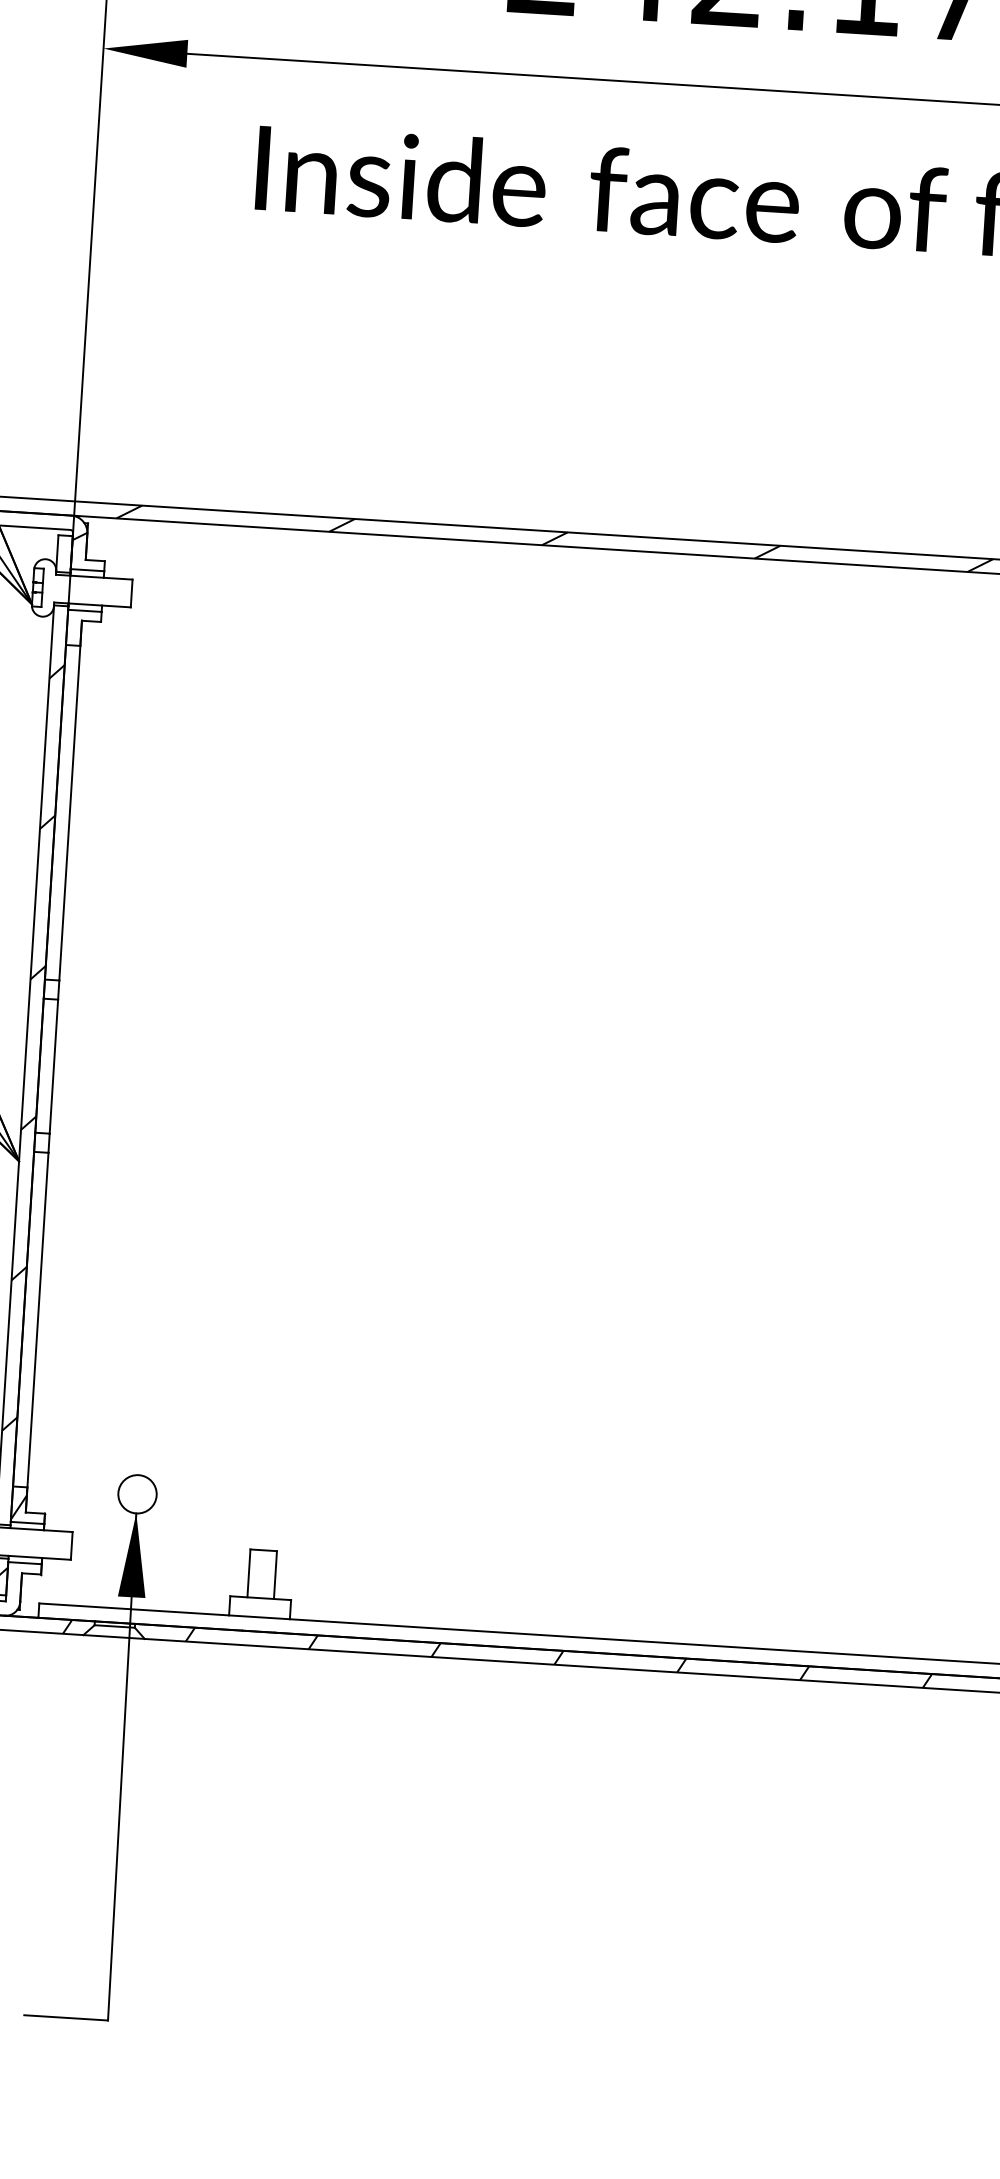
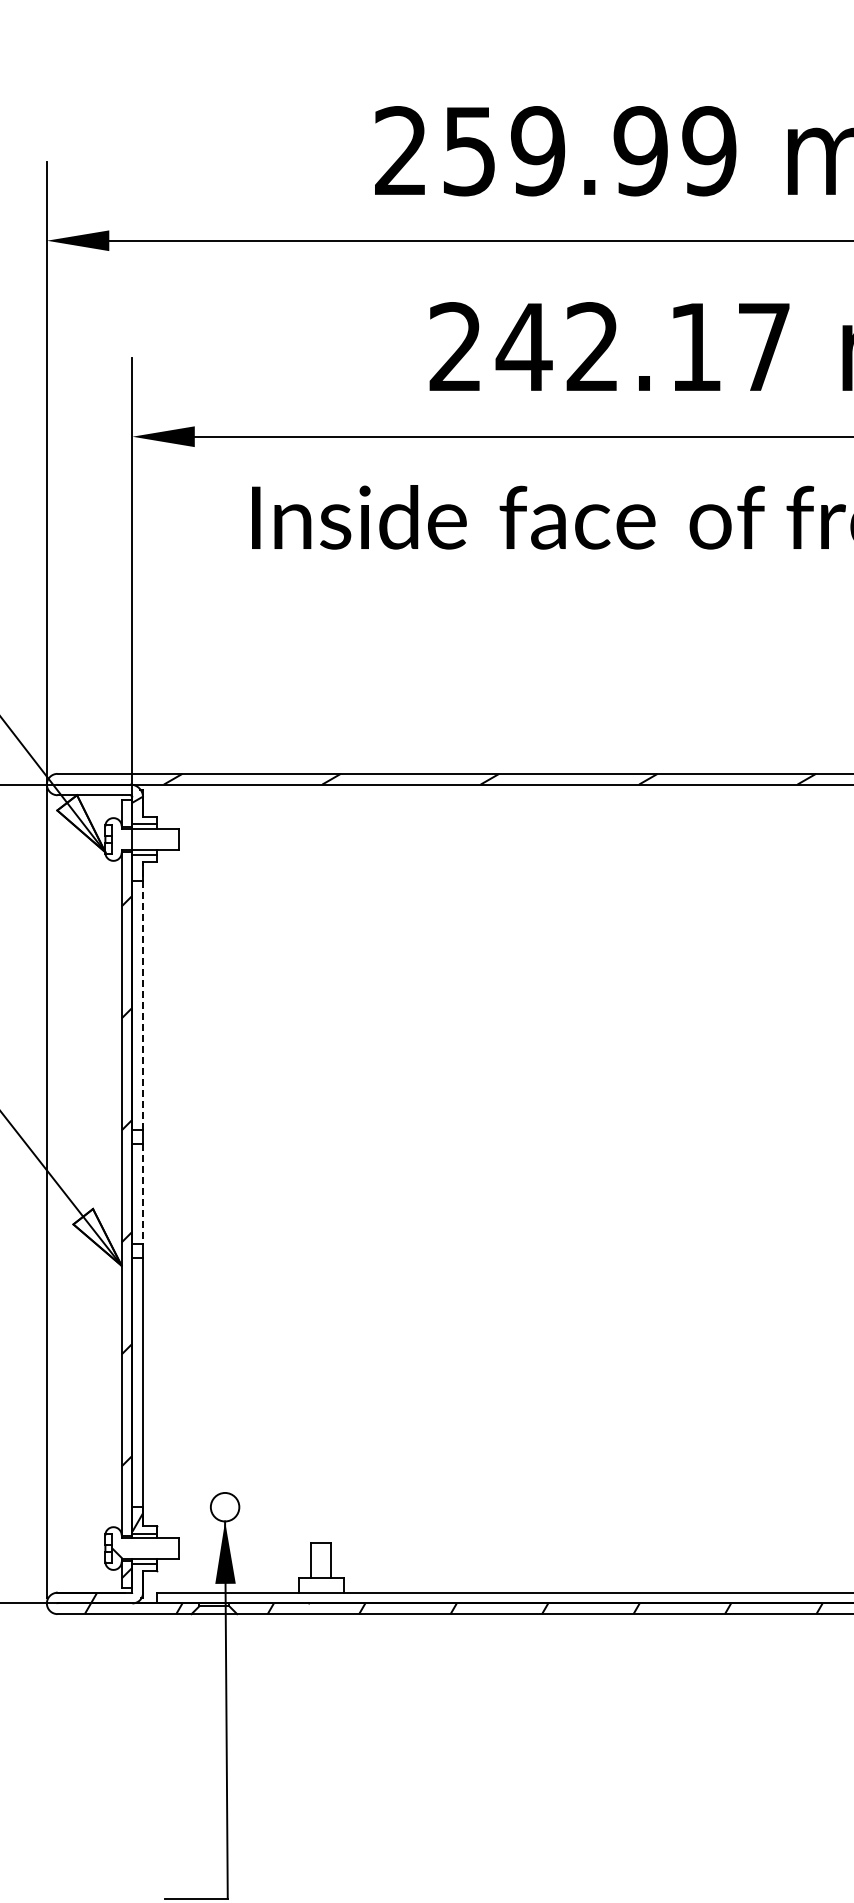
line: (71, 800) -> (143, 995), solid -> dashed
line: (54, 1066) -> (143, 1193), solid -> dashed

